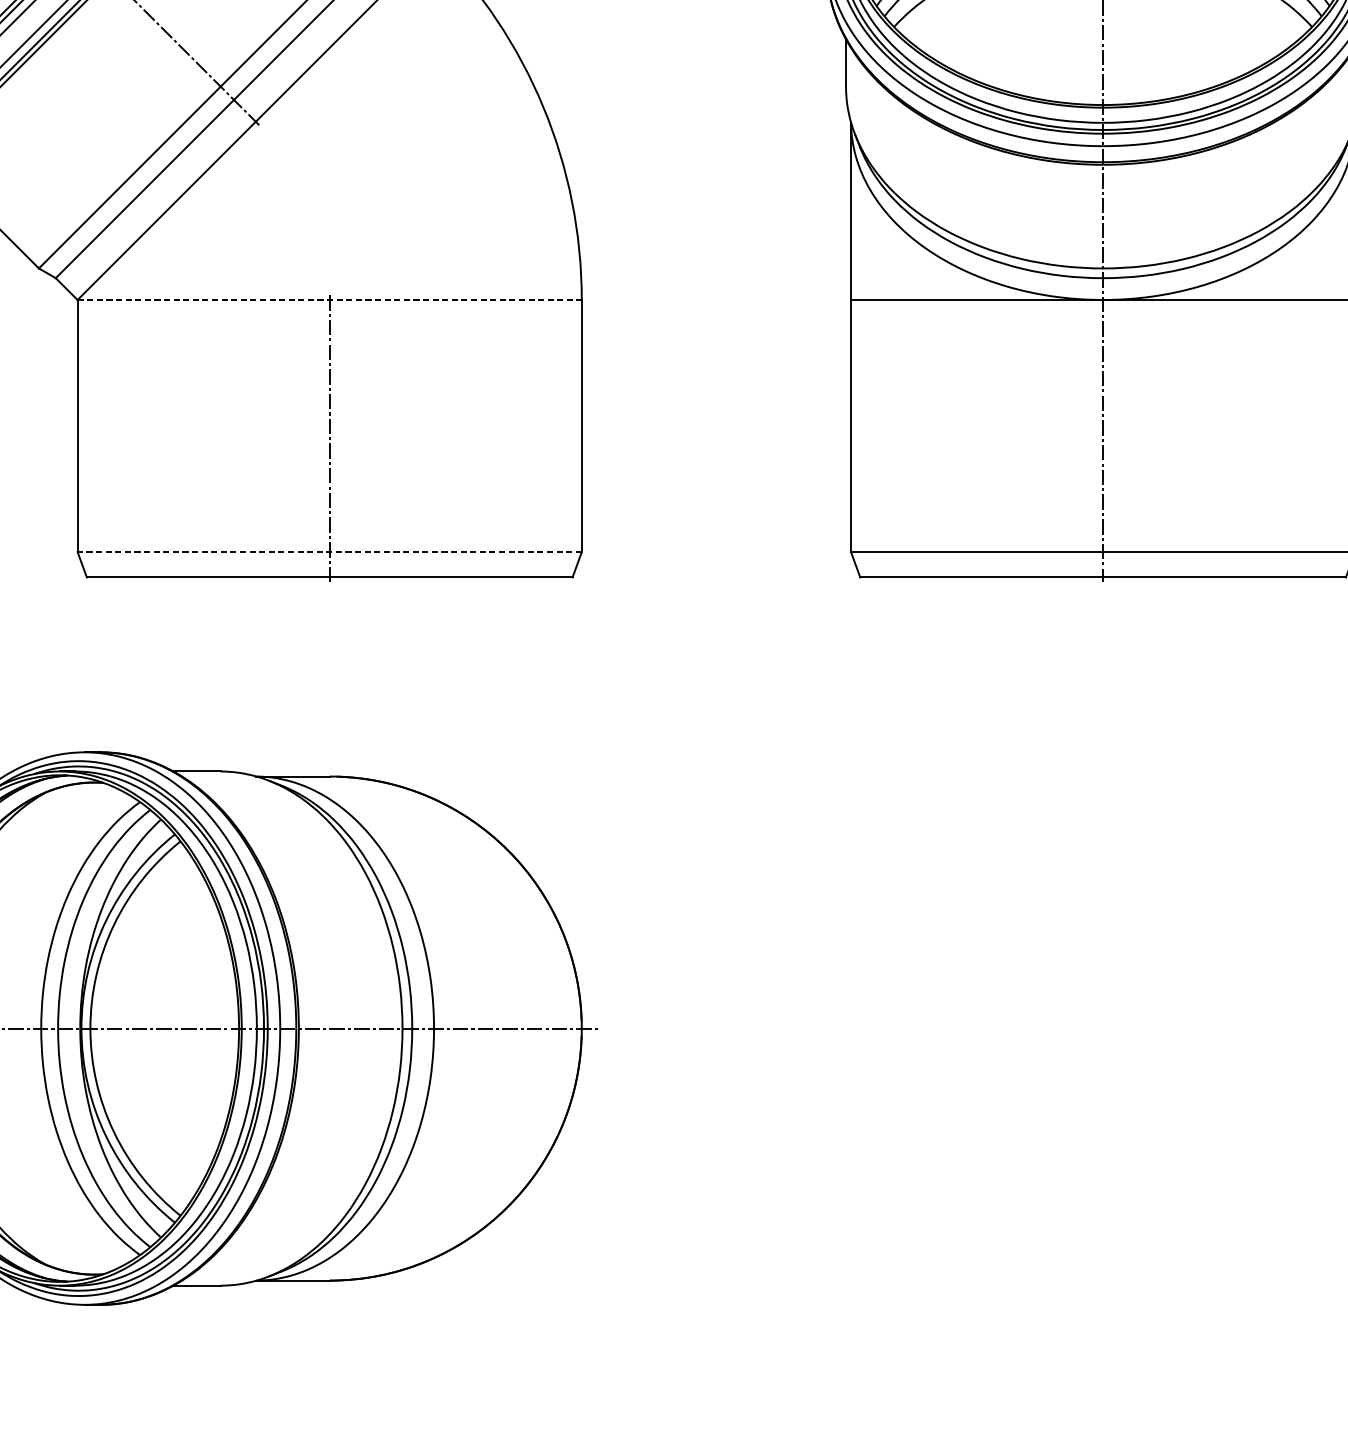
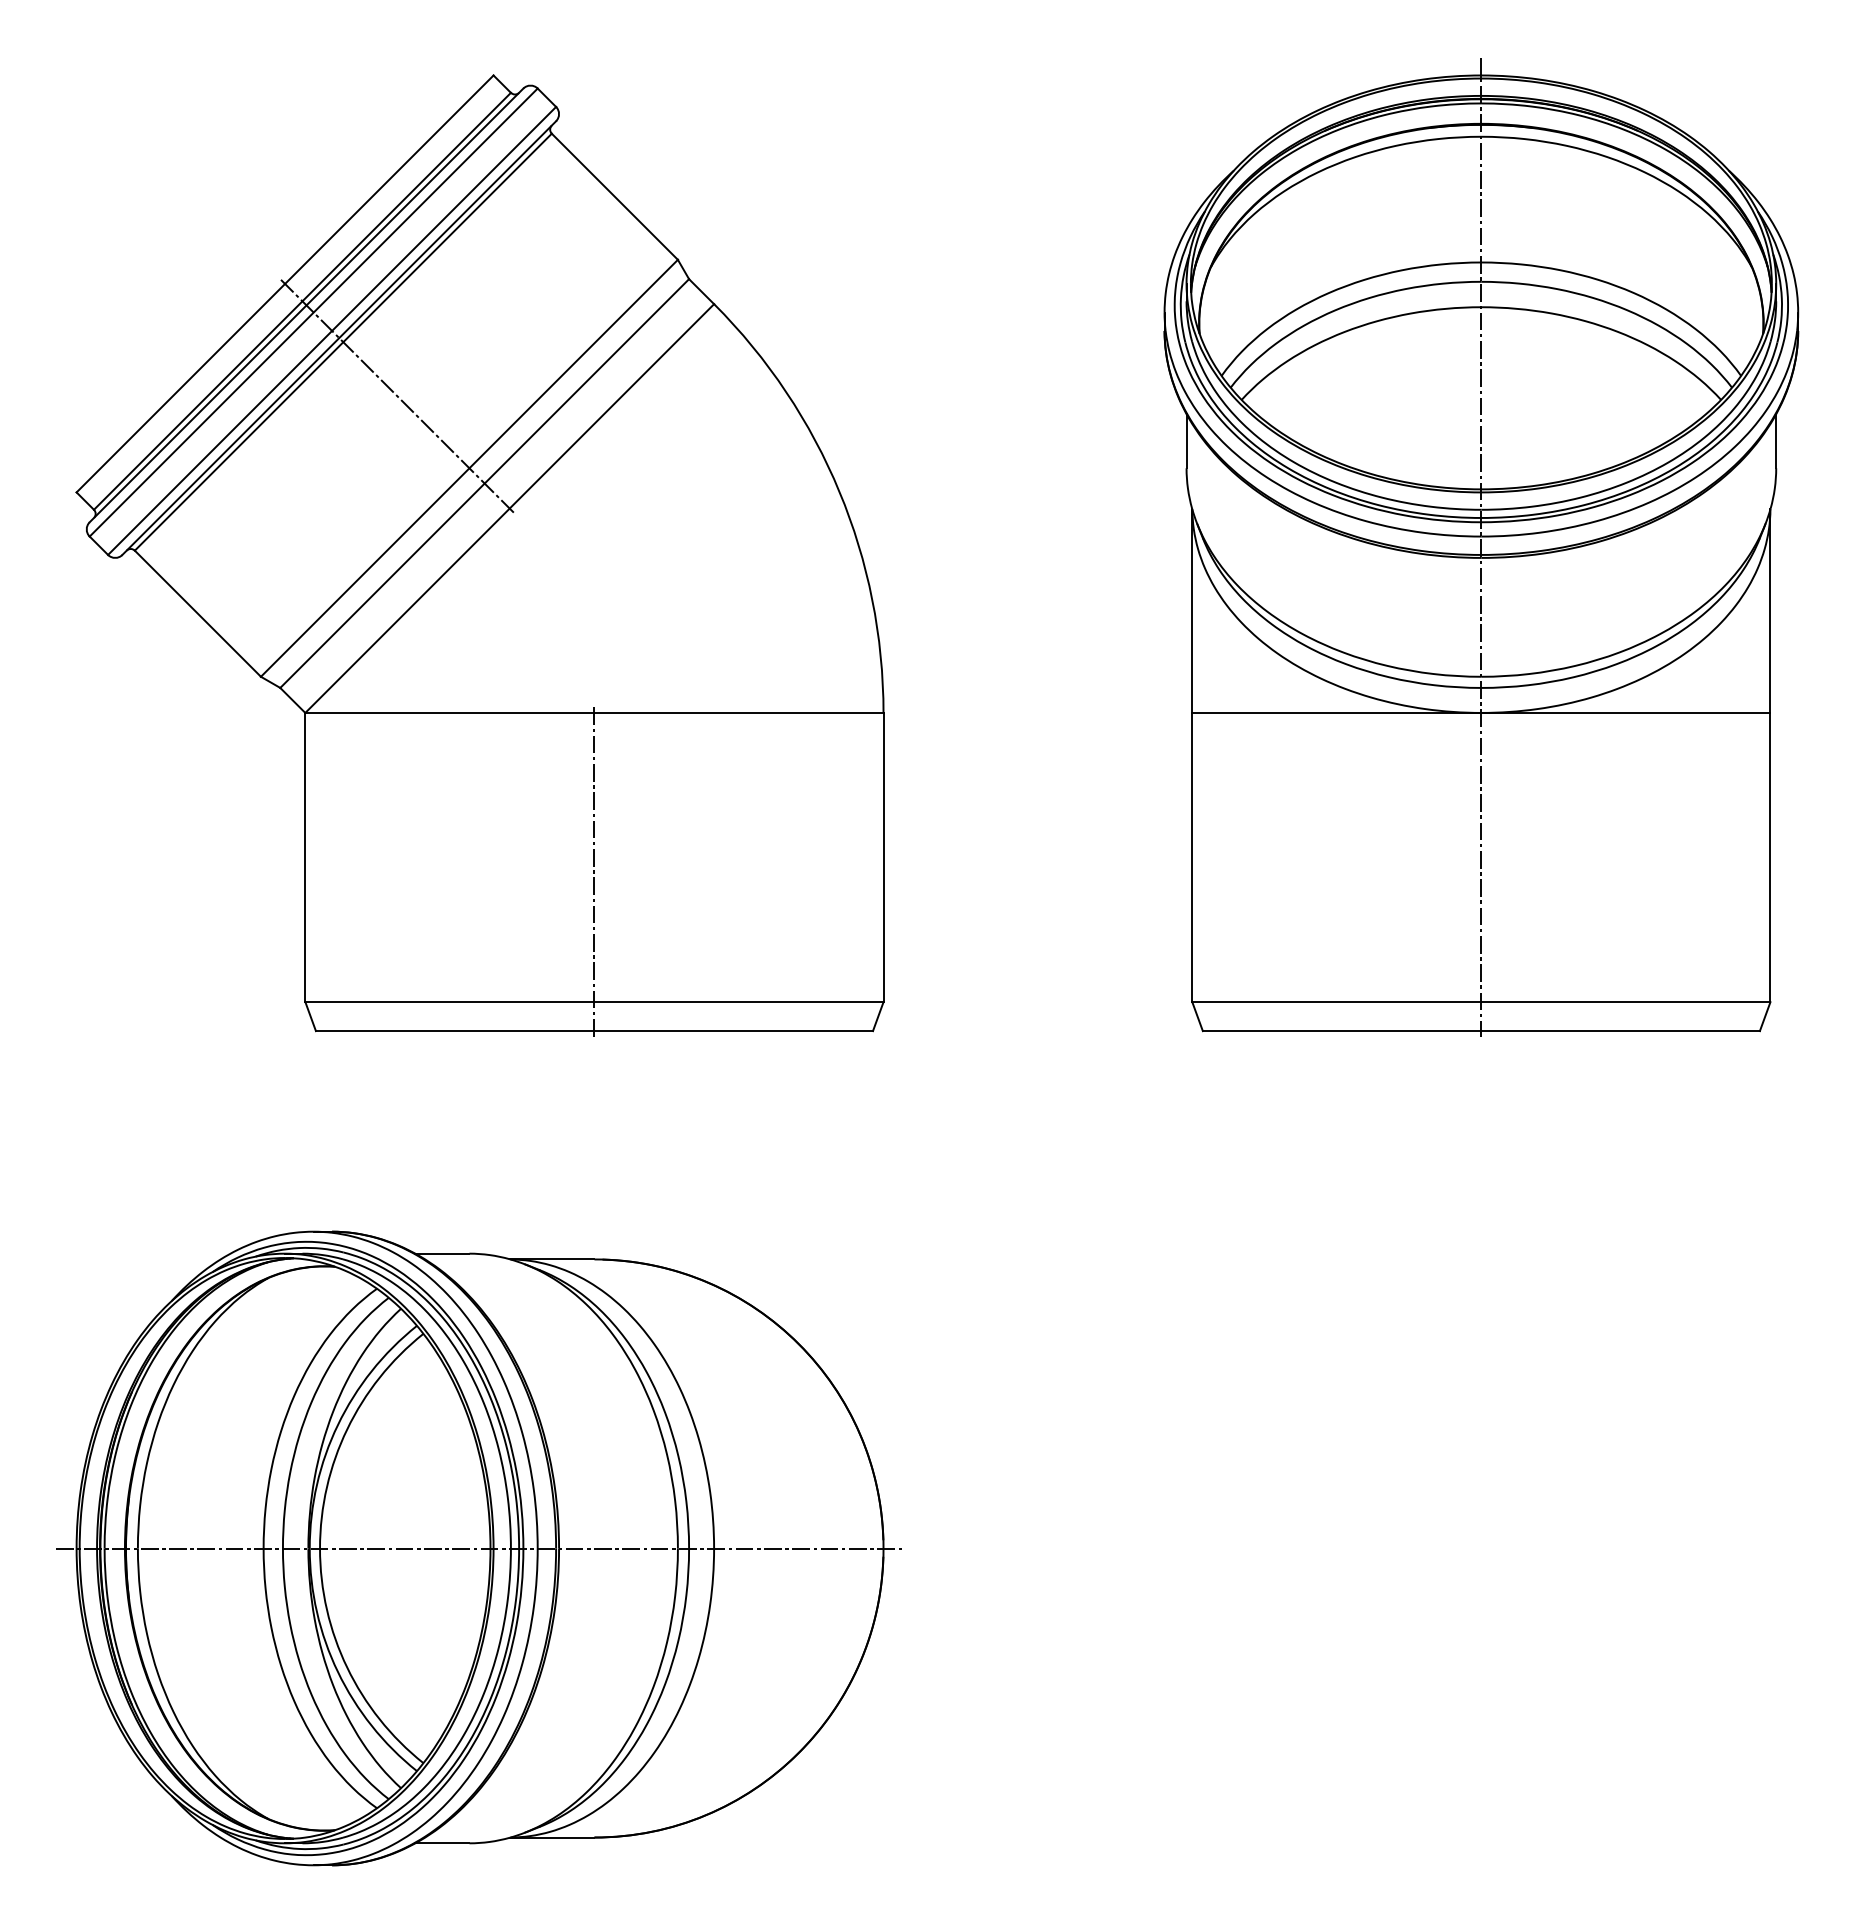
line: (329, 300) -> (594, 713), dashed -> solid
line: (328, 552) -> (593, 1002), dashed -> solid

